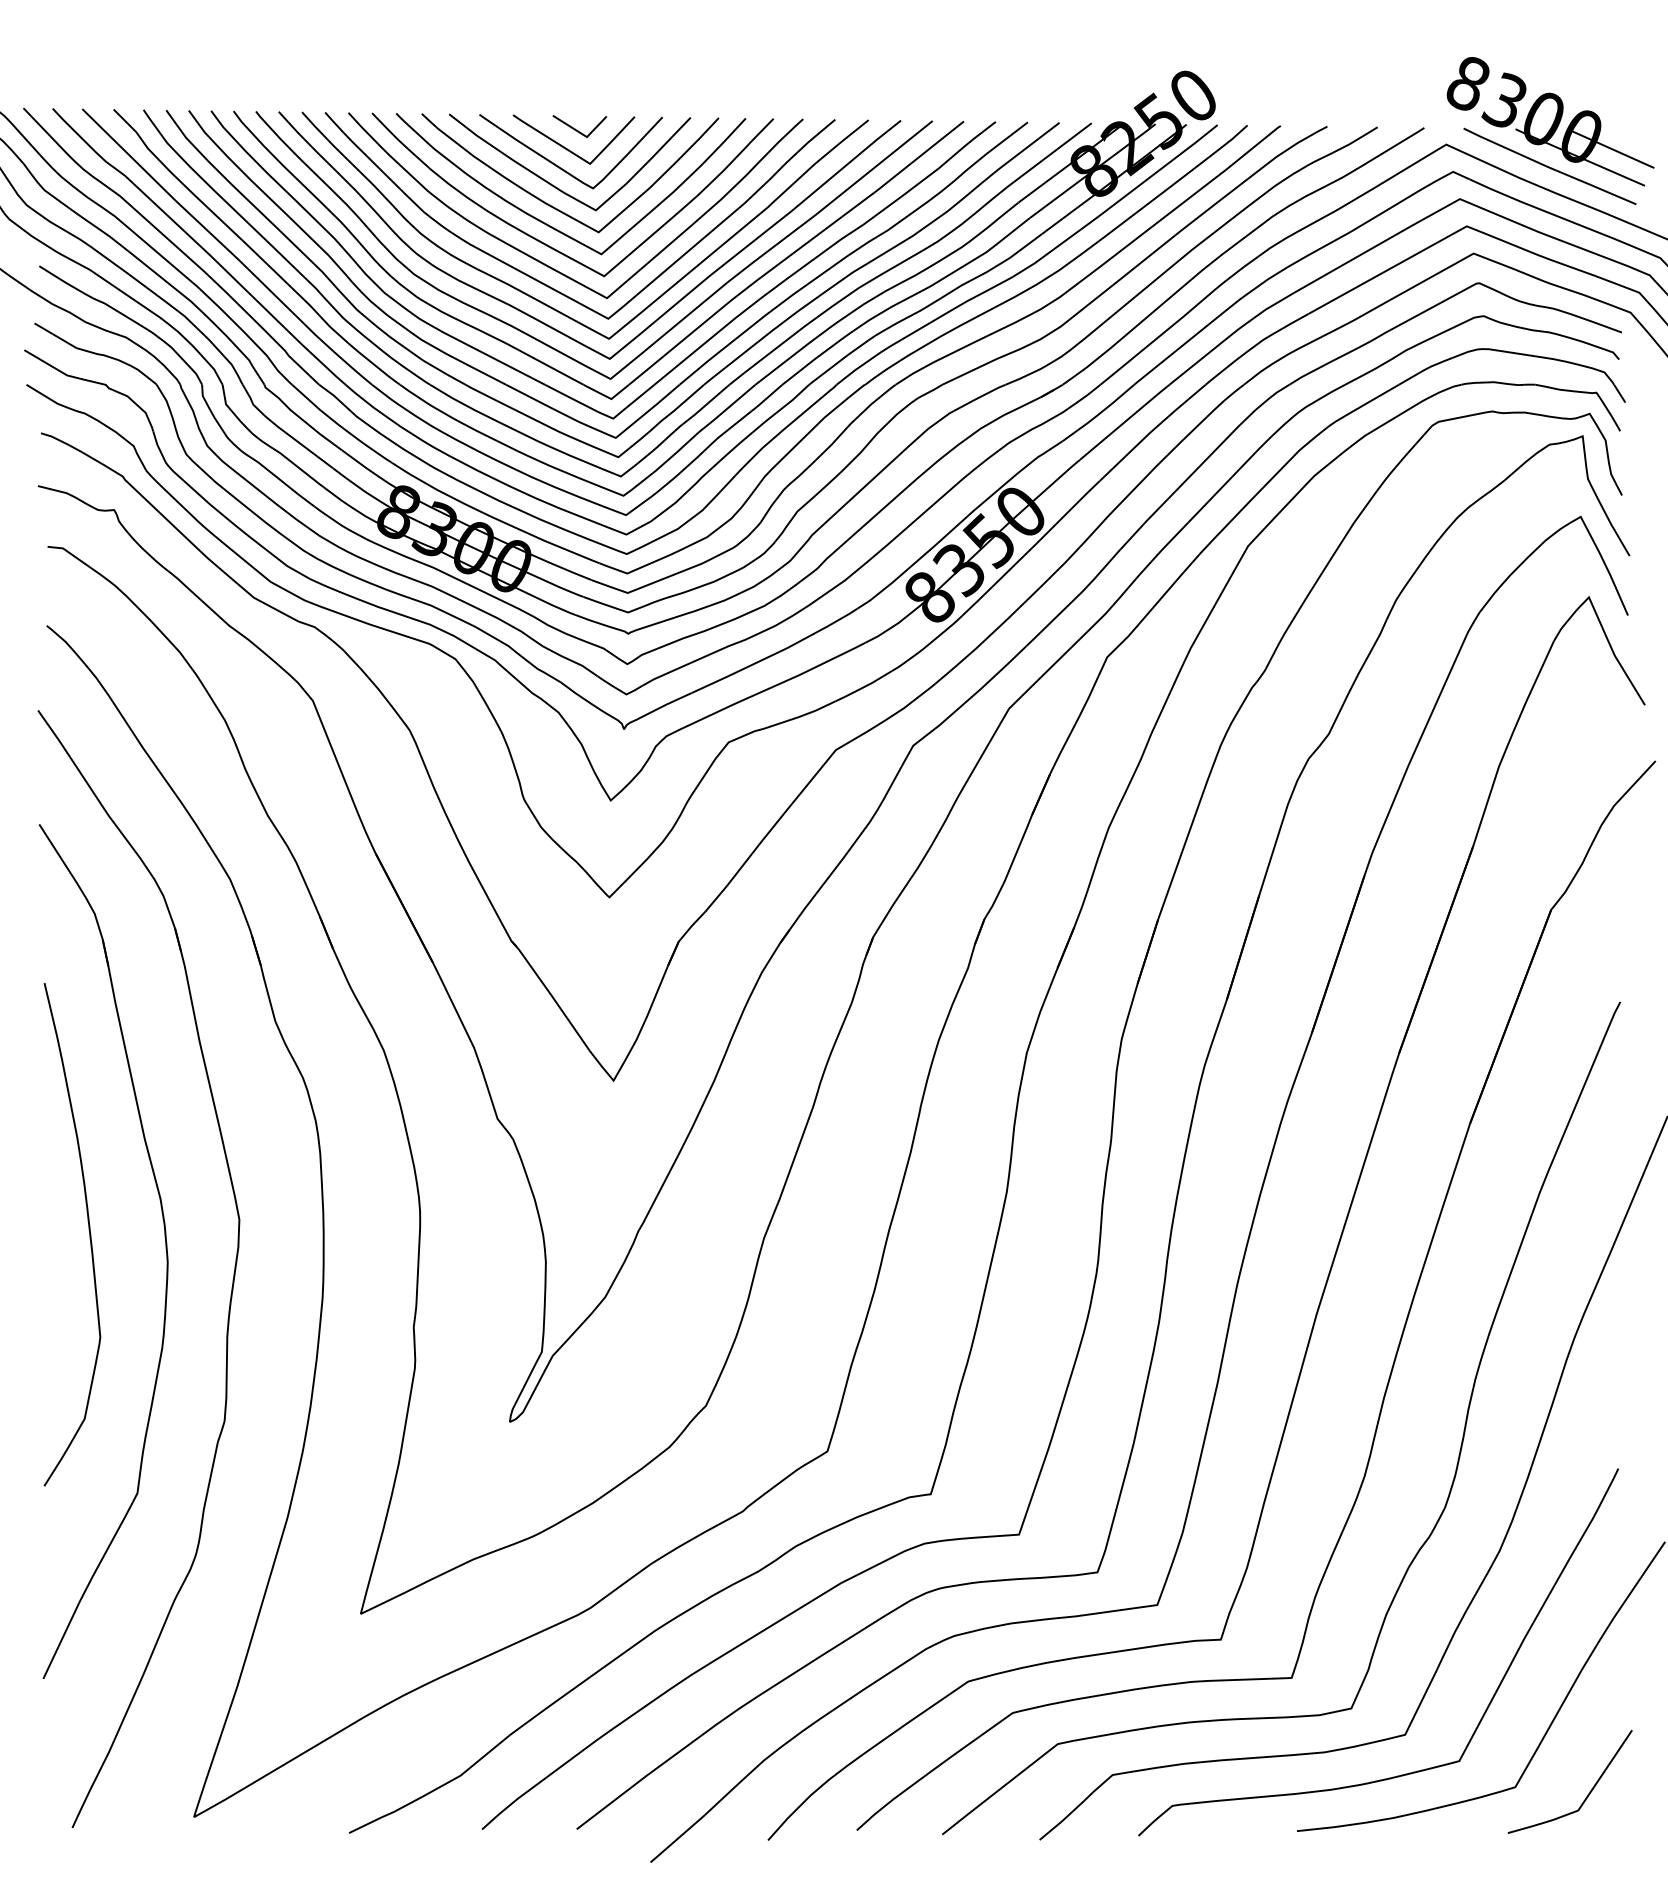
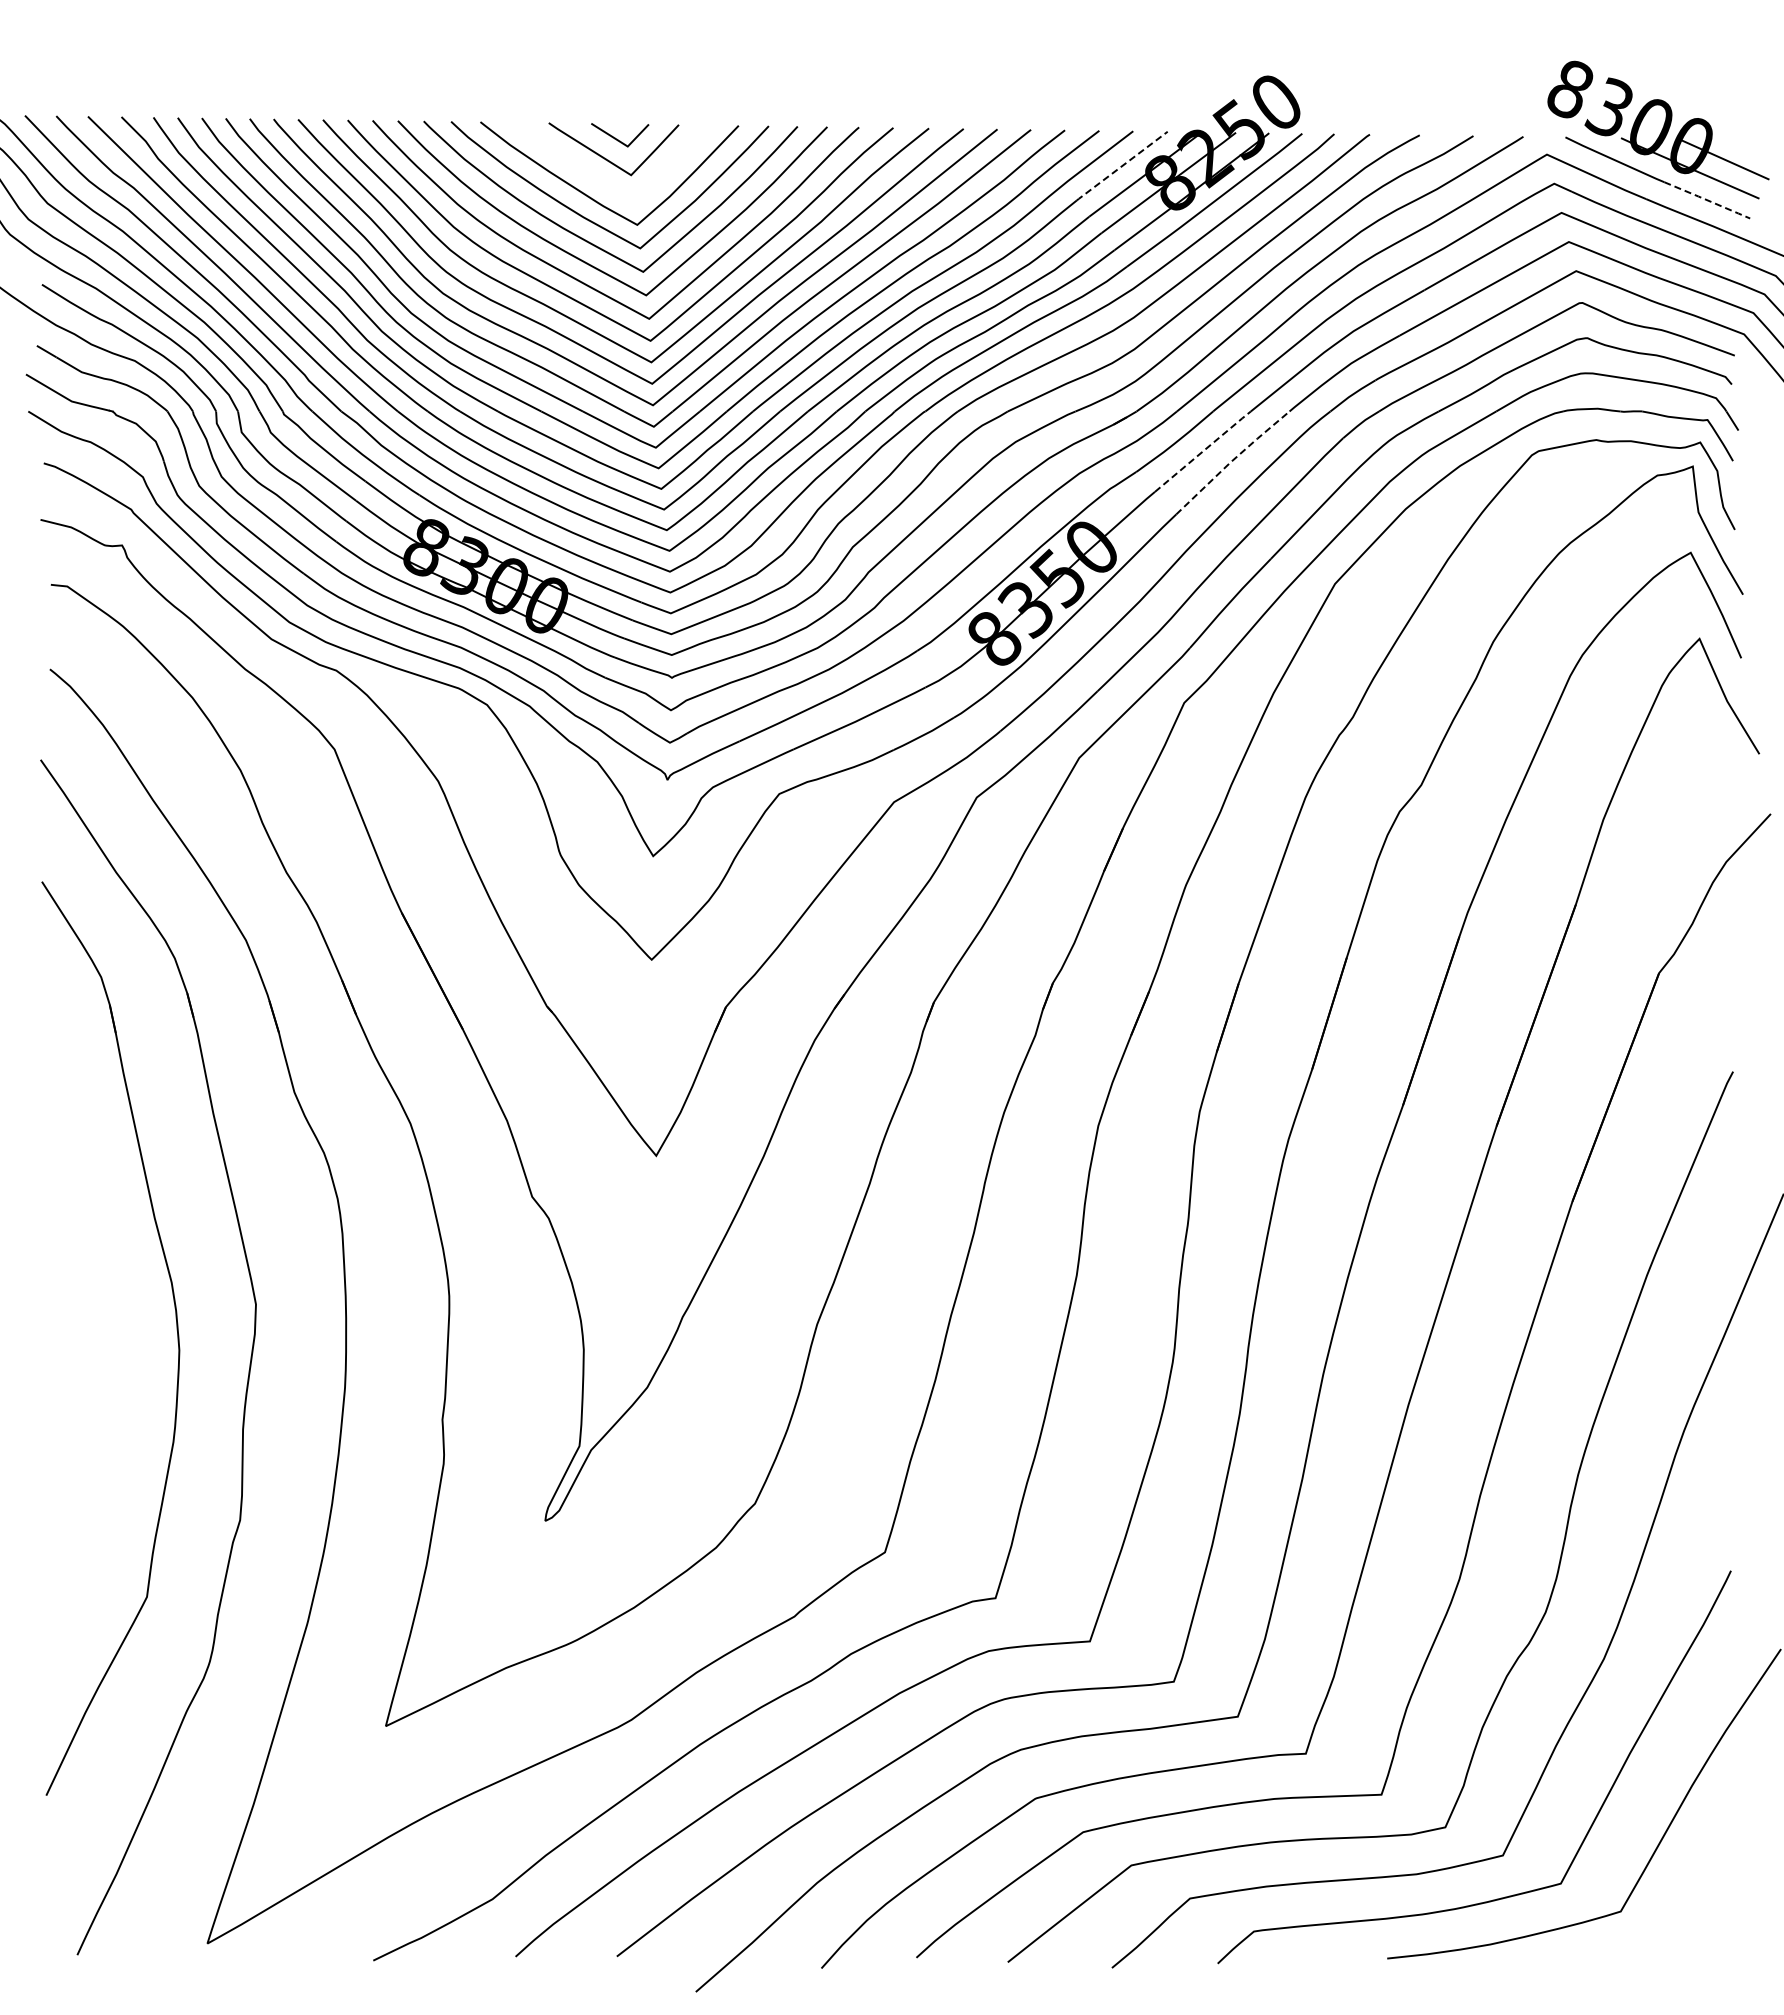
line: (1048, 155) -> (1121, 166), solid -> dashed
curve: (560, 166) -> (599, 178), removed
line: (1596, 187) -> (1707, 200), solid -> dashed
line: (1125, 421) -> (1203, 450), solid -> dashed
line: (1152, 431) -> (1232, 461), solid -> dashed
curve: (89, 1234) -> (95, 1320), removed
curve: (1588, 1792) -> (1699, 1917), removed

